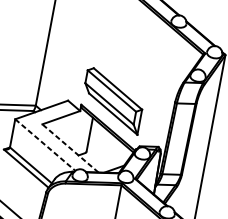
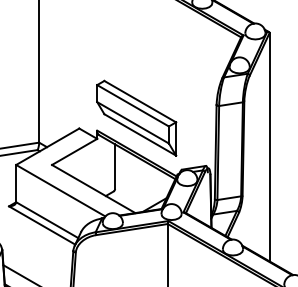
line: (45, 144) -> (61, 190), dashed -> solid
line: (70, 147) -> (93, 188), dashed -> solid

